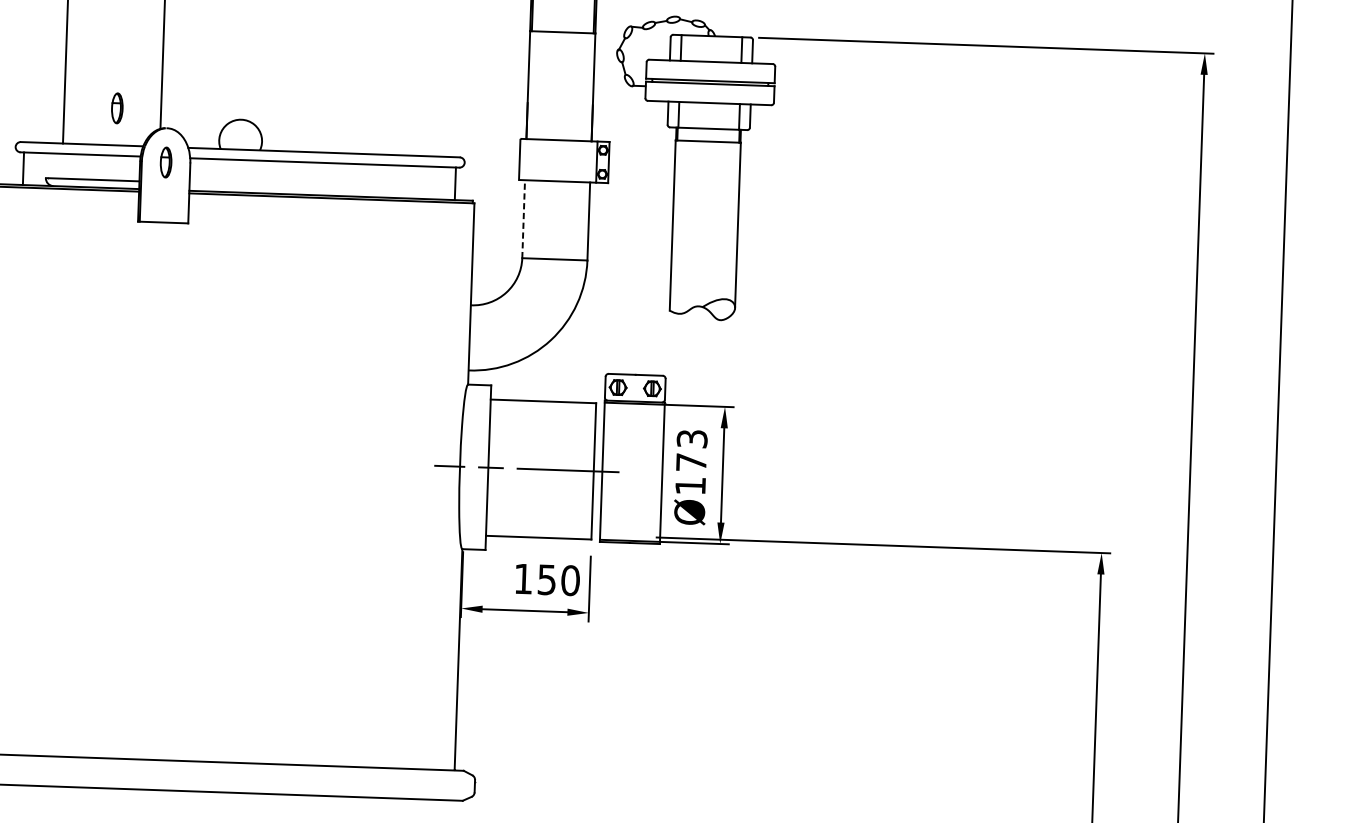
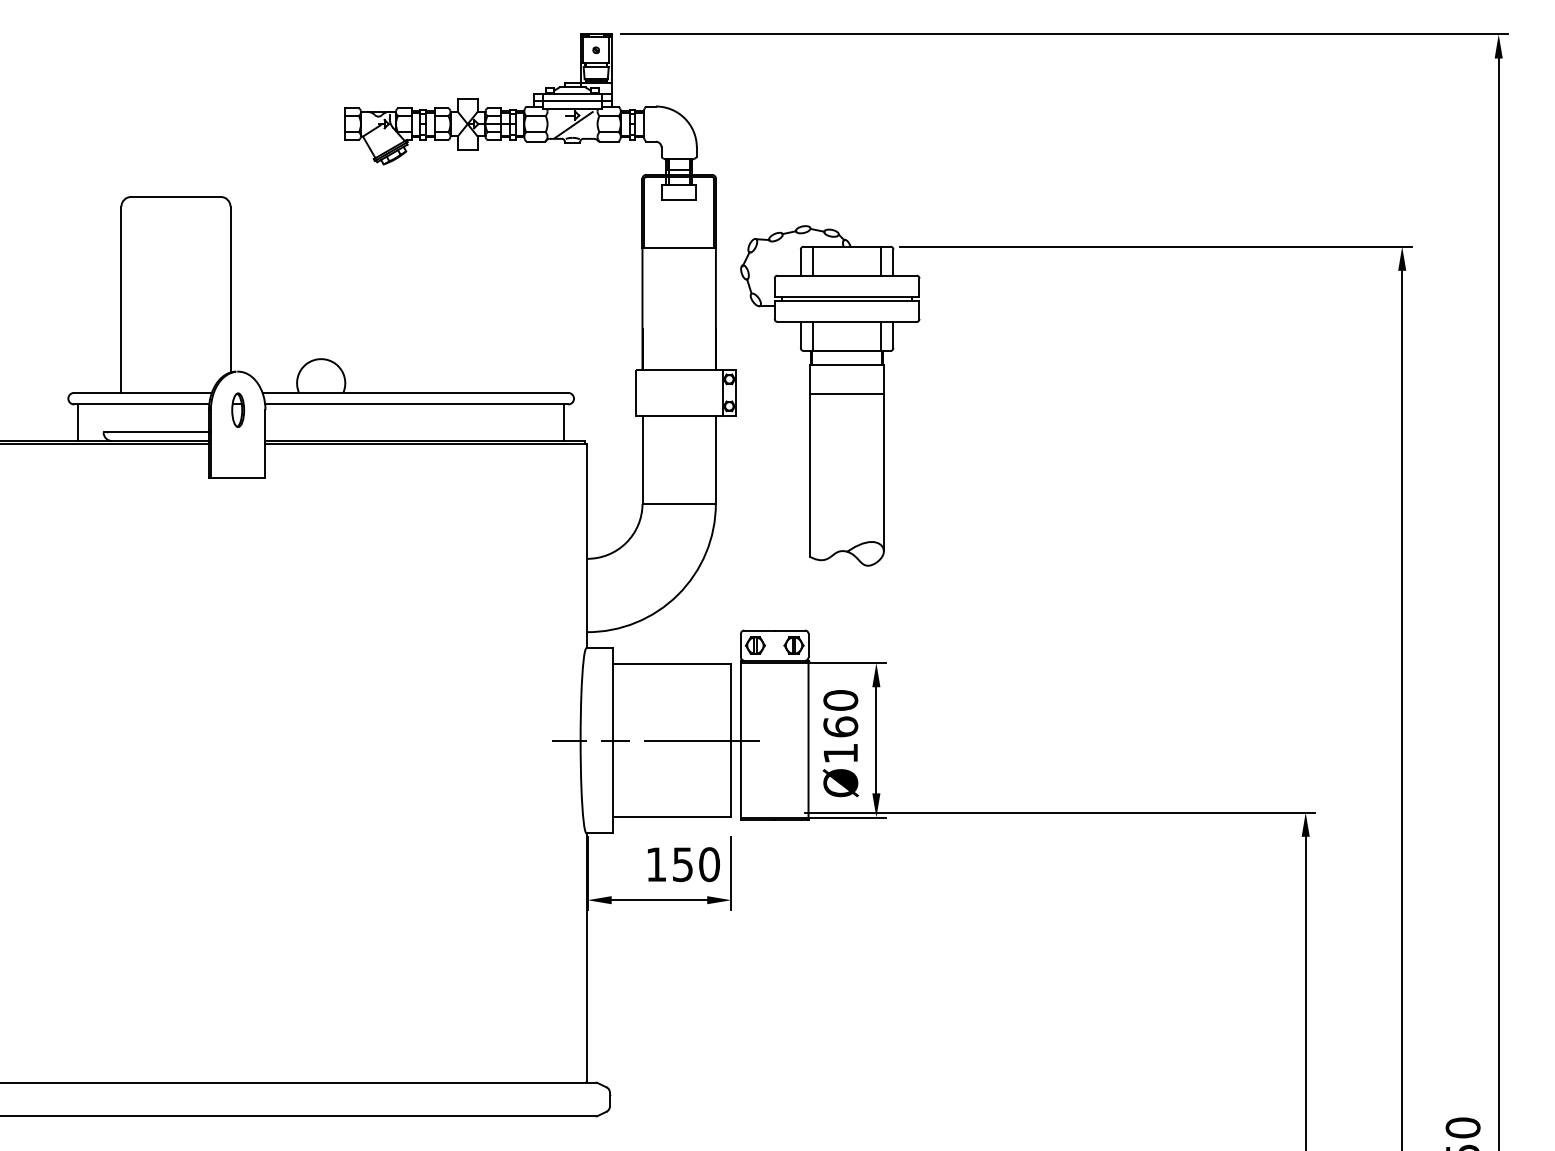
part: (117, 107) -> (181, 350), removed
line: (706, 167) -> (846, 394), added
line: (523, 218) -> (642, 459), dashed -> solid
text: (691, 450) -> (840, 713), Ø173 -> Ø160

